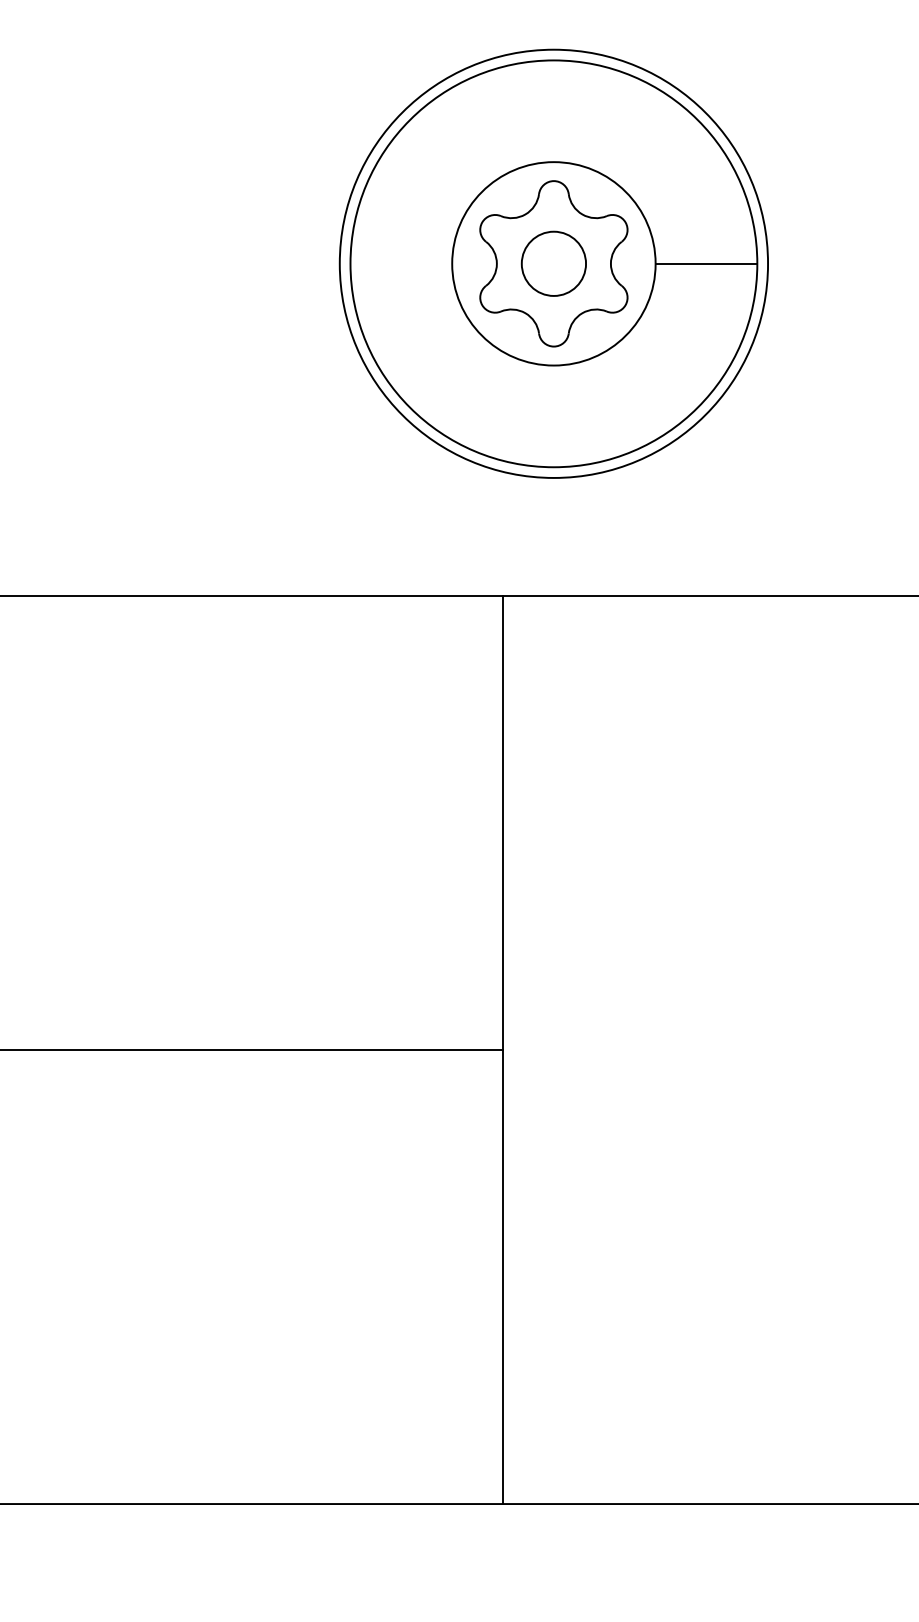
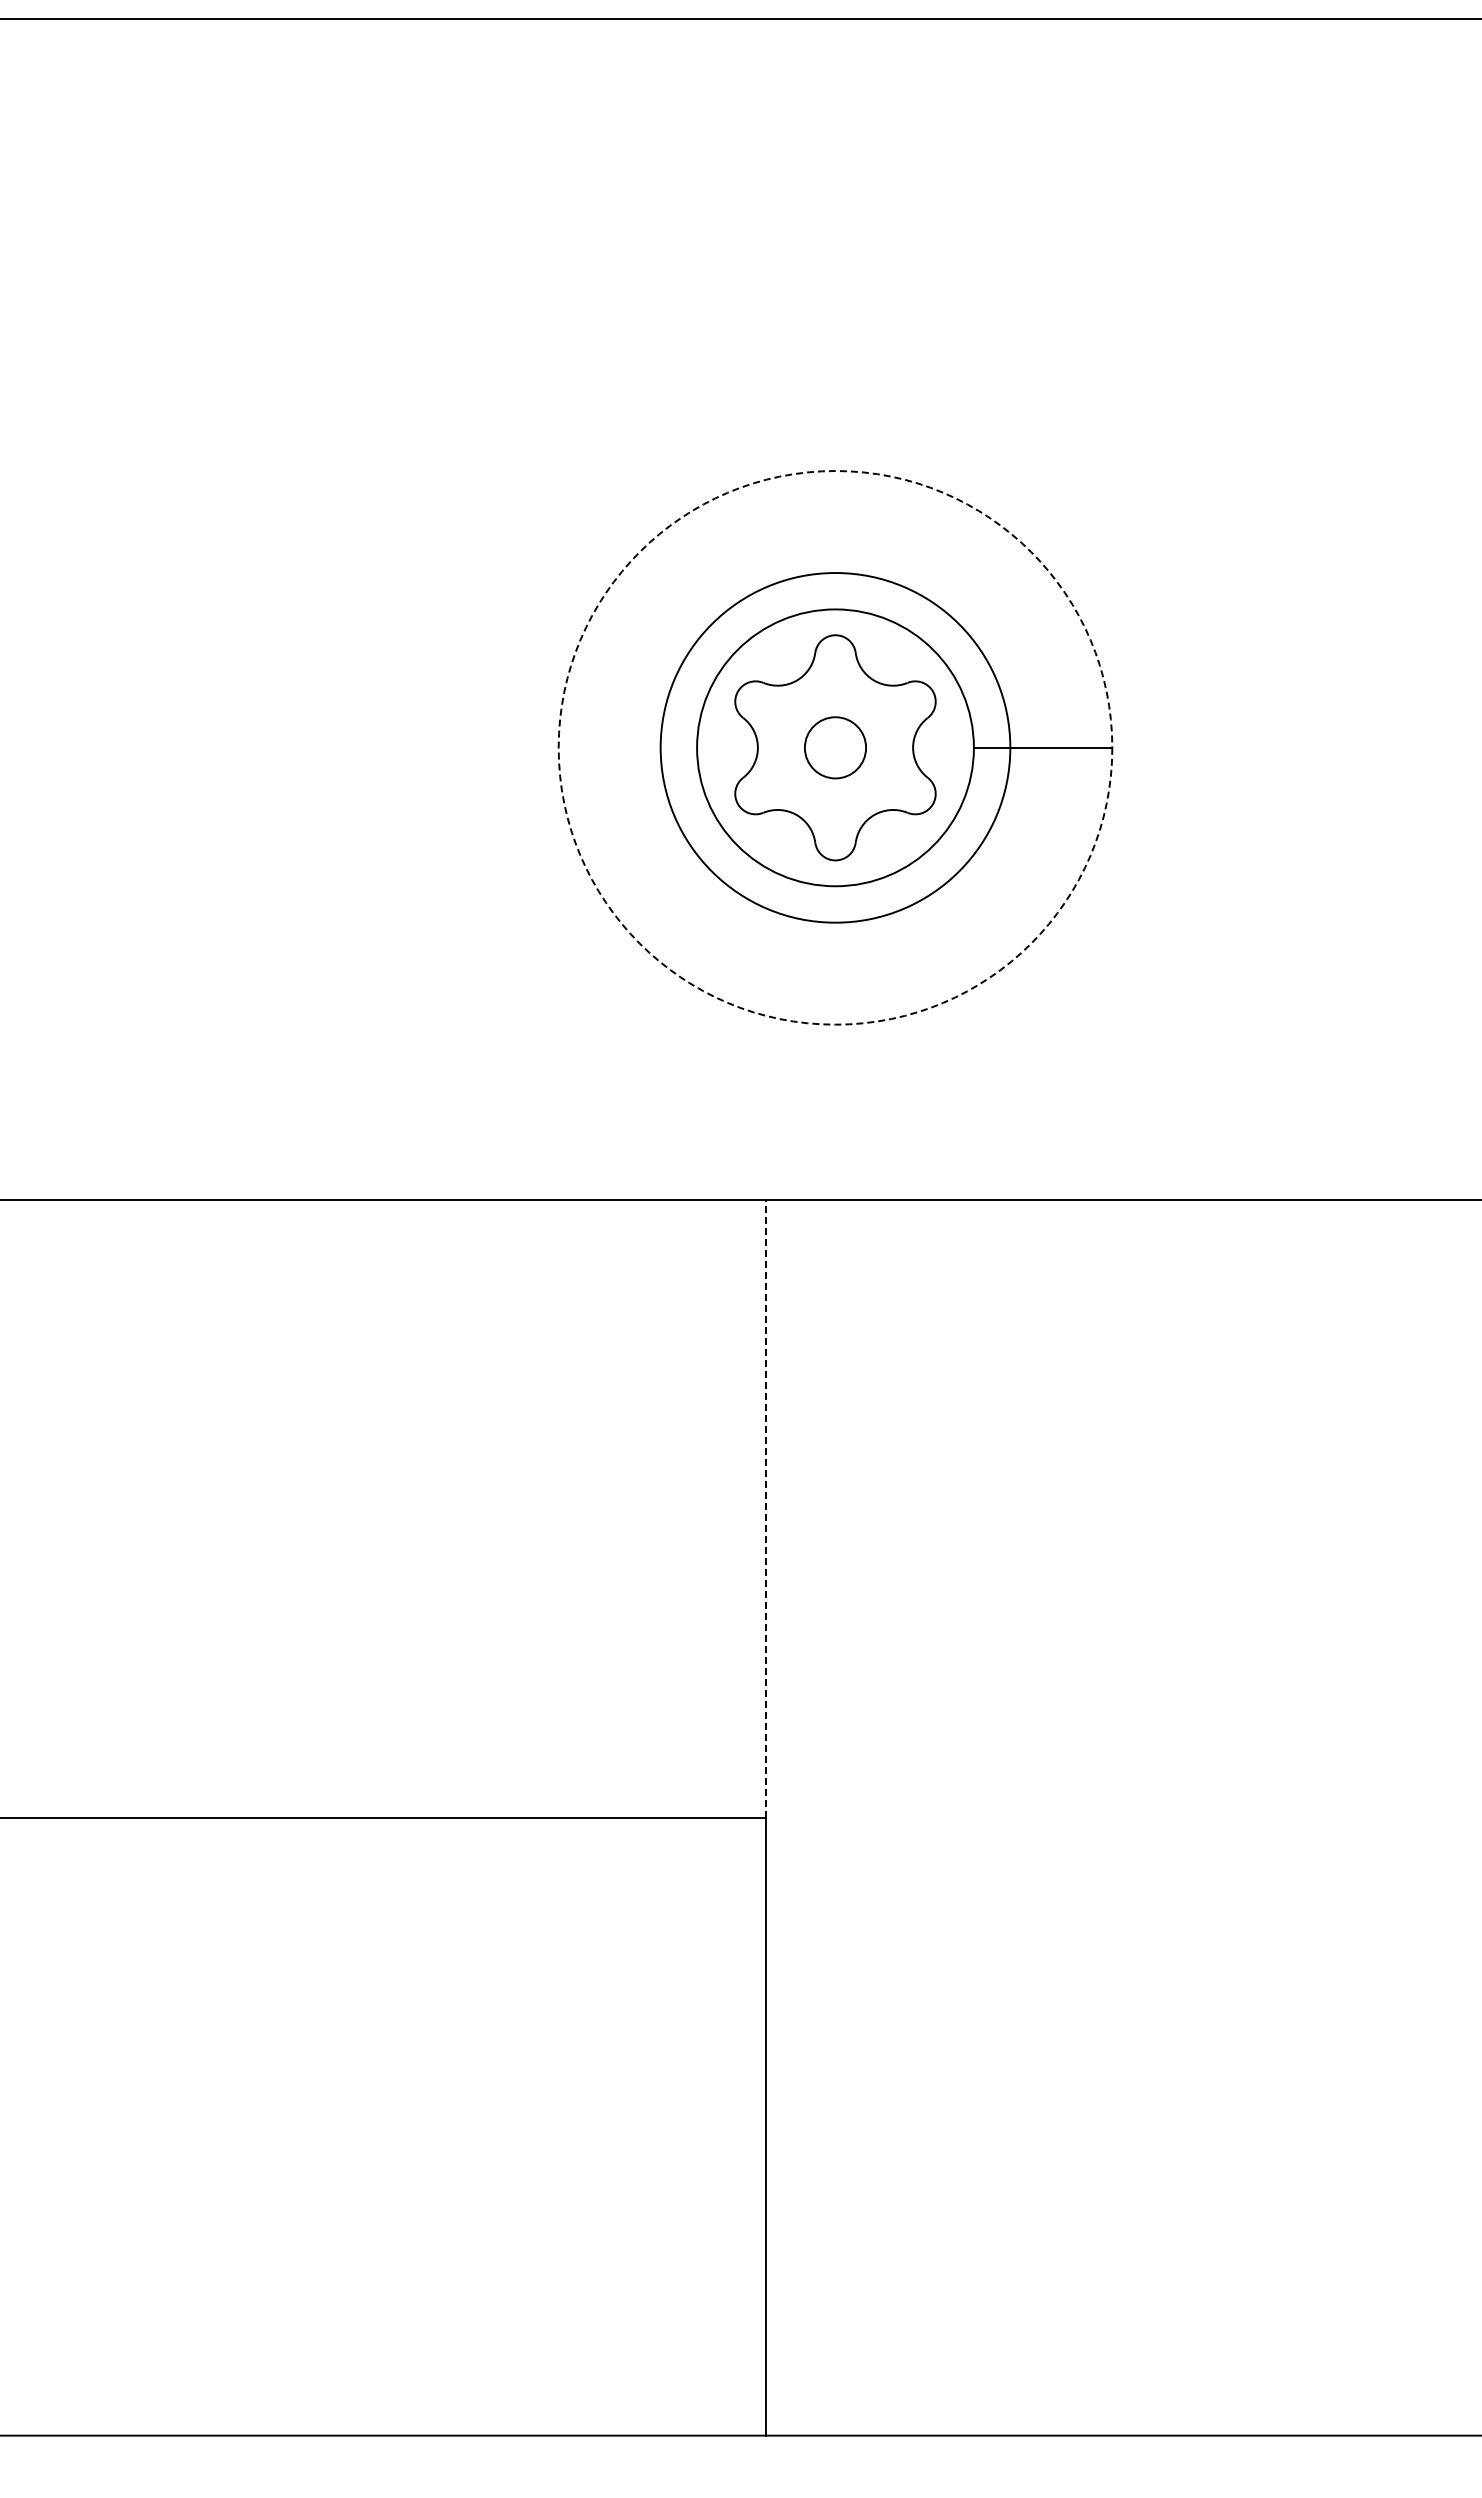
circle: (553, 263) -> (835, 747), size x0.6
circle: (553, 263) -> (835, 747), size x0.7
circle: (553, 263) -> (835, 747), solid -> dashed
line: (502, 822) -> (765, 1508), solid -> dashed

